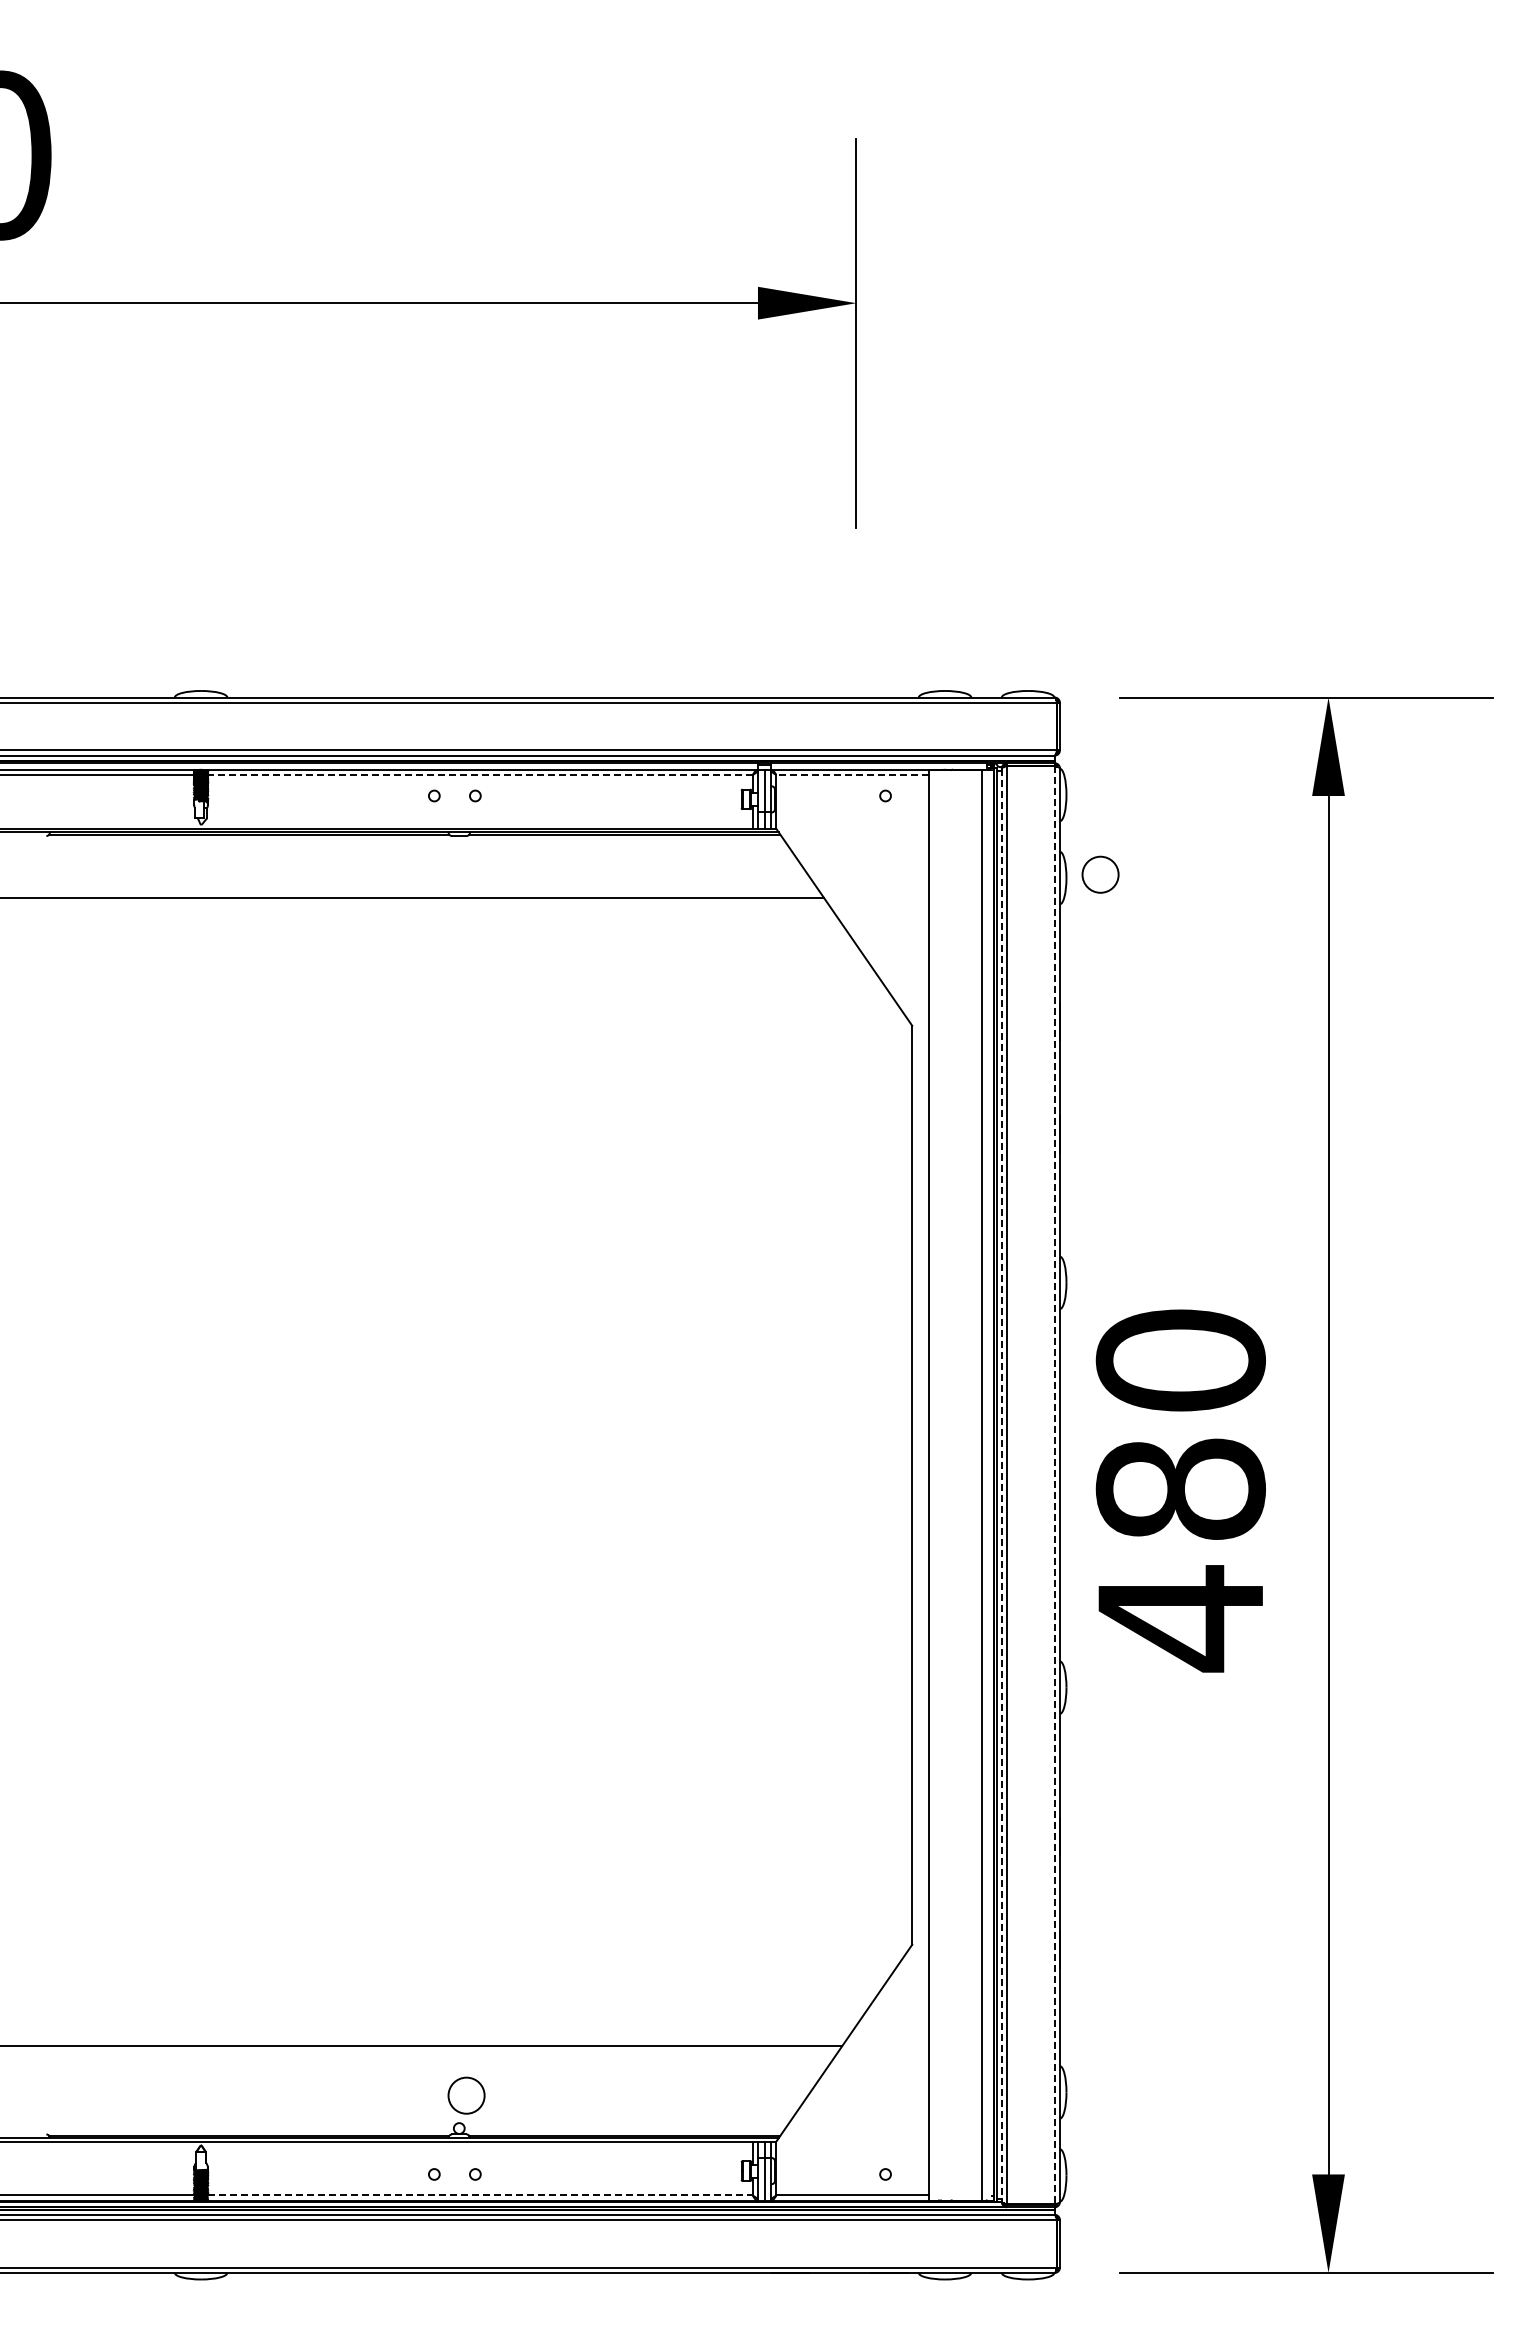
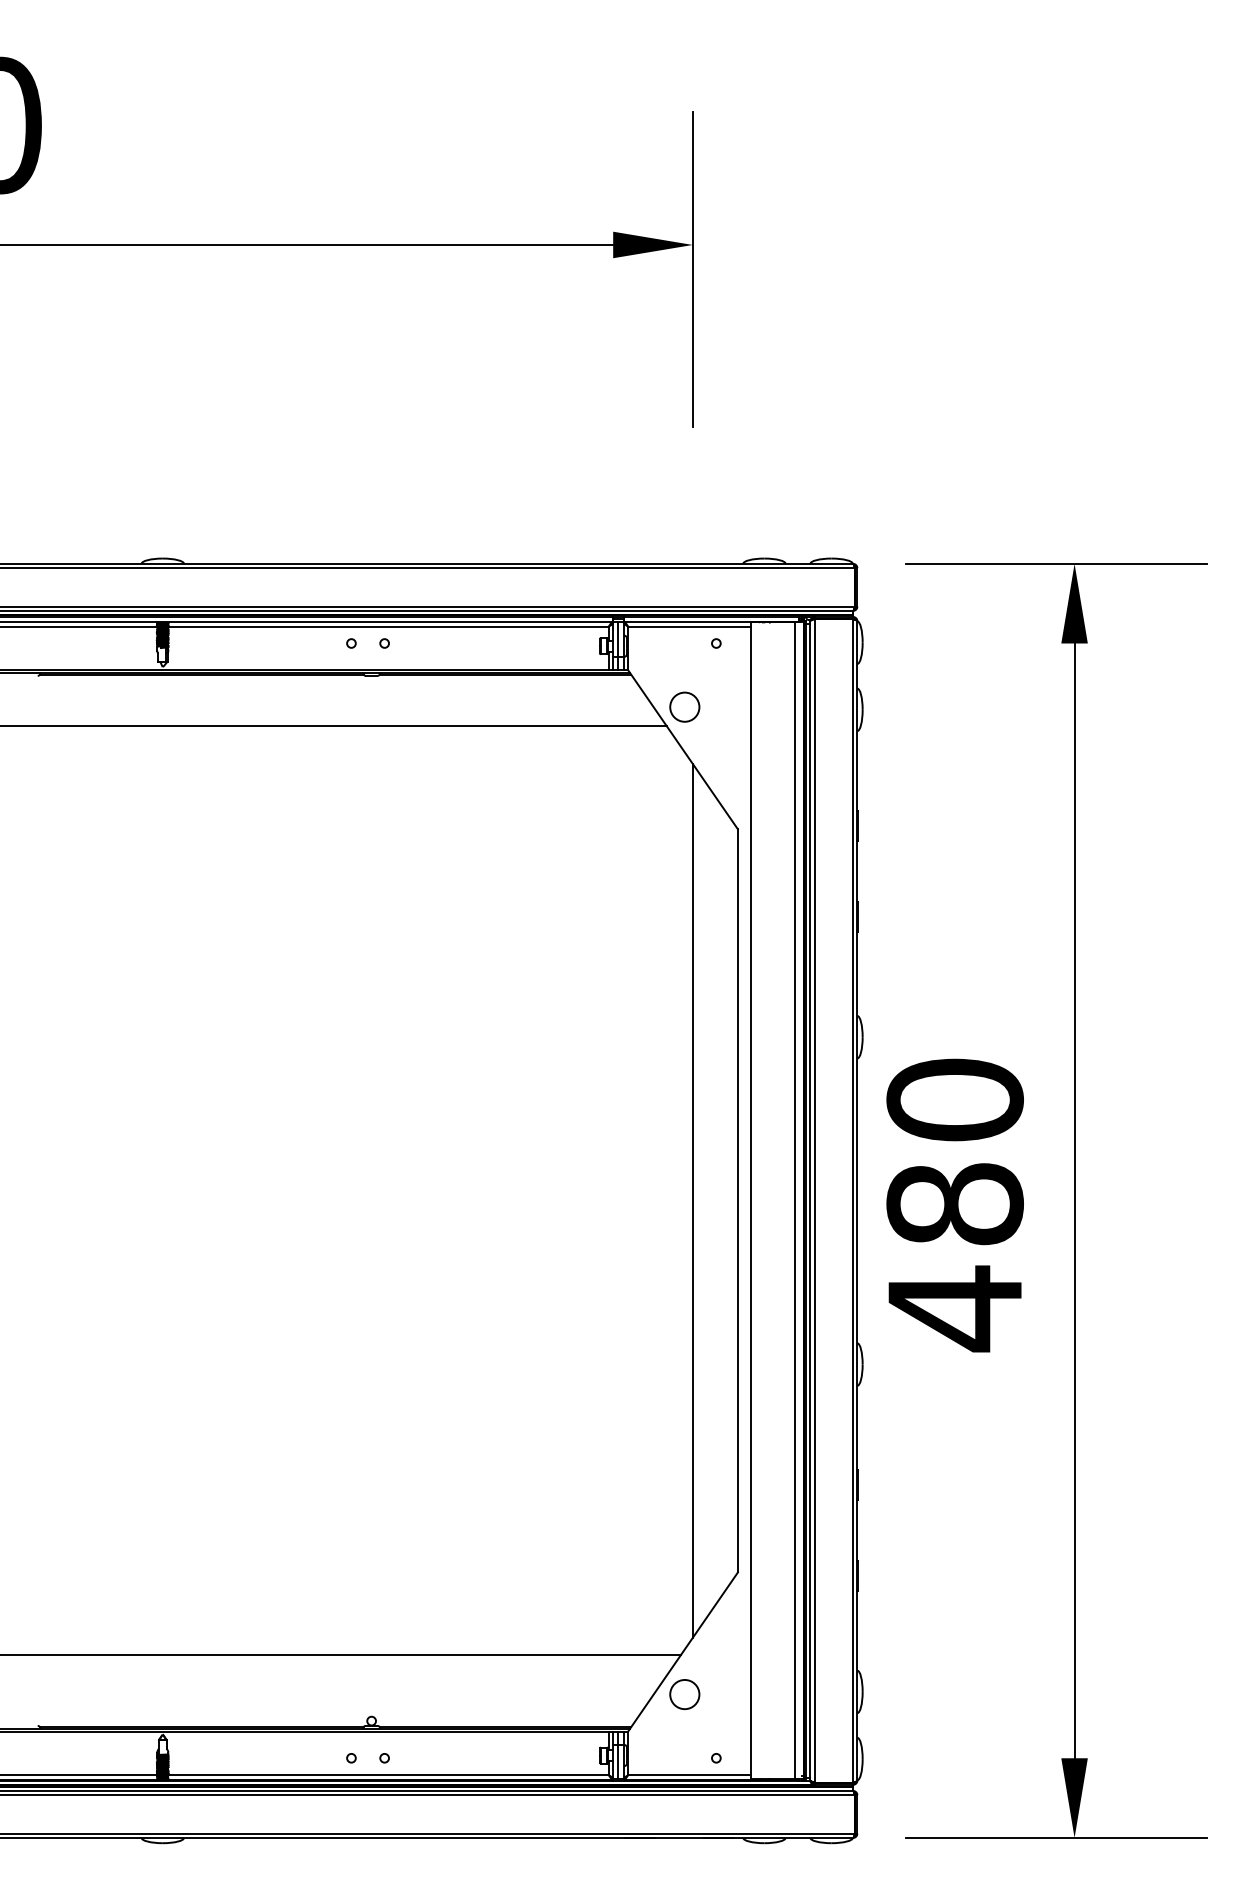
line: (479, 775) -> (387, 626), dashed -> solid
line: (851, 775) -> (688, 626), dashed -> solid
circle: (1100, 874) -> (684, 706), moved
line: (856, 1484) -> (692, 1200), added
line: (1001, 1485) -> (810, 1201), dashed -> solid
line: (1054, 1485) -> (852, 1201), dashed -> solid
circle: (466, 2095) -> (684, 1694), moved
line: (480, 2195) -> (388, 1775), dashed -> solid

